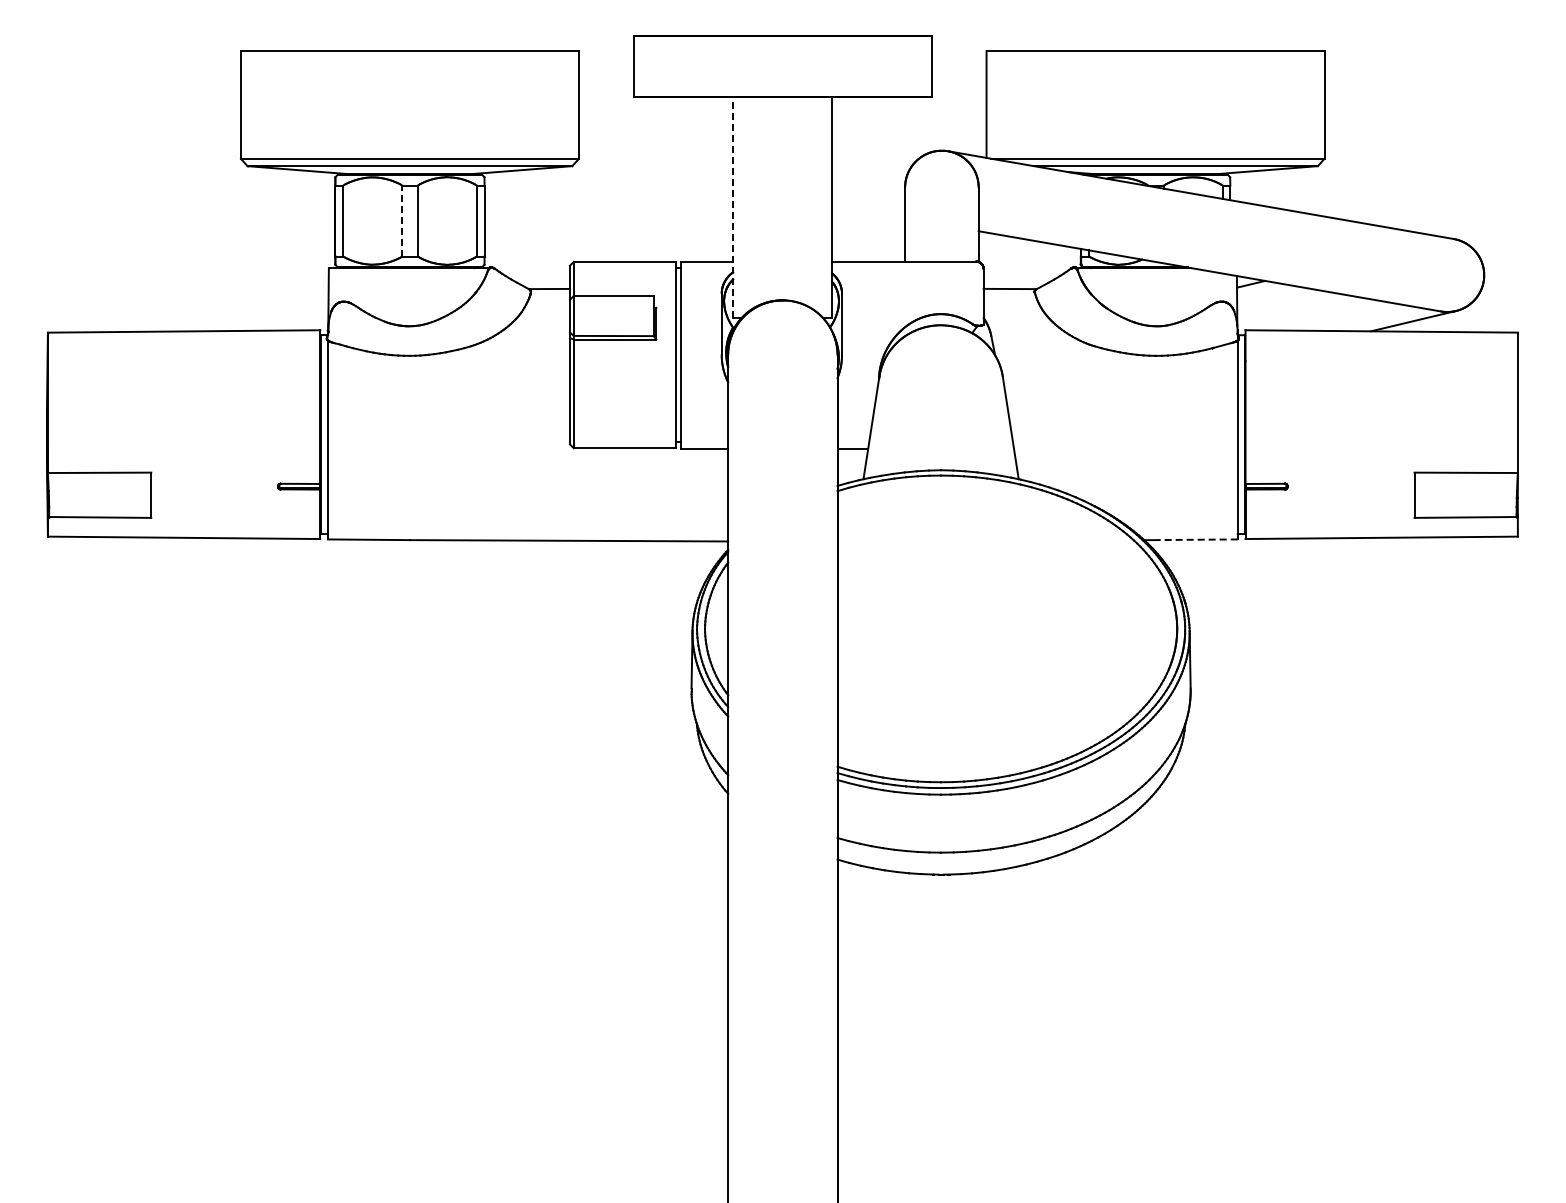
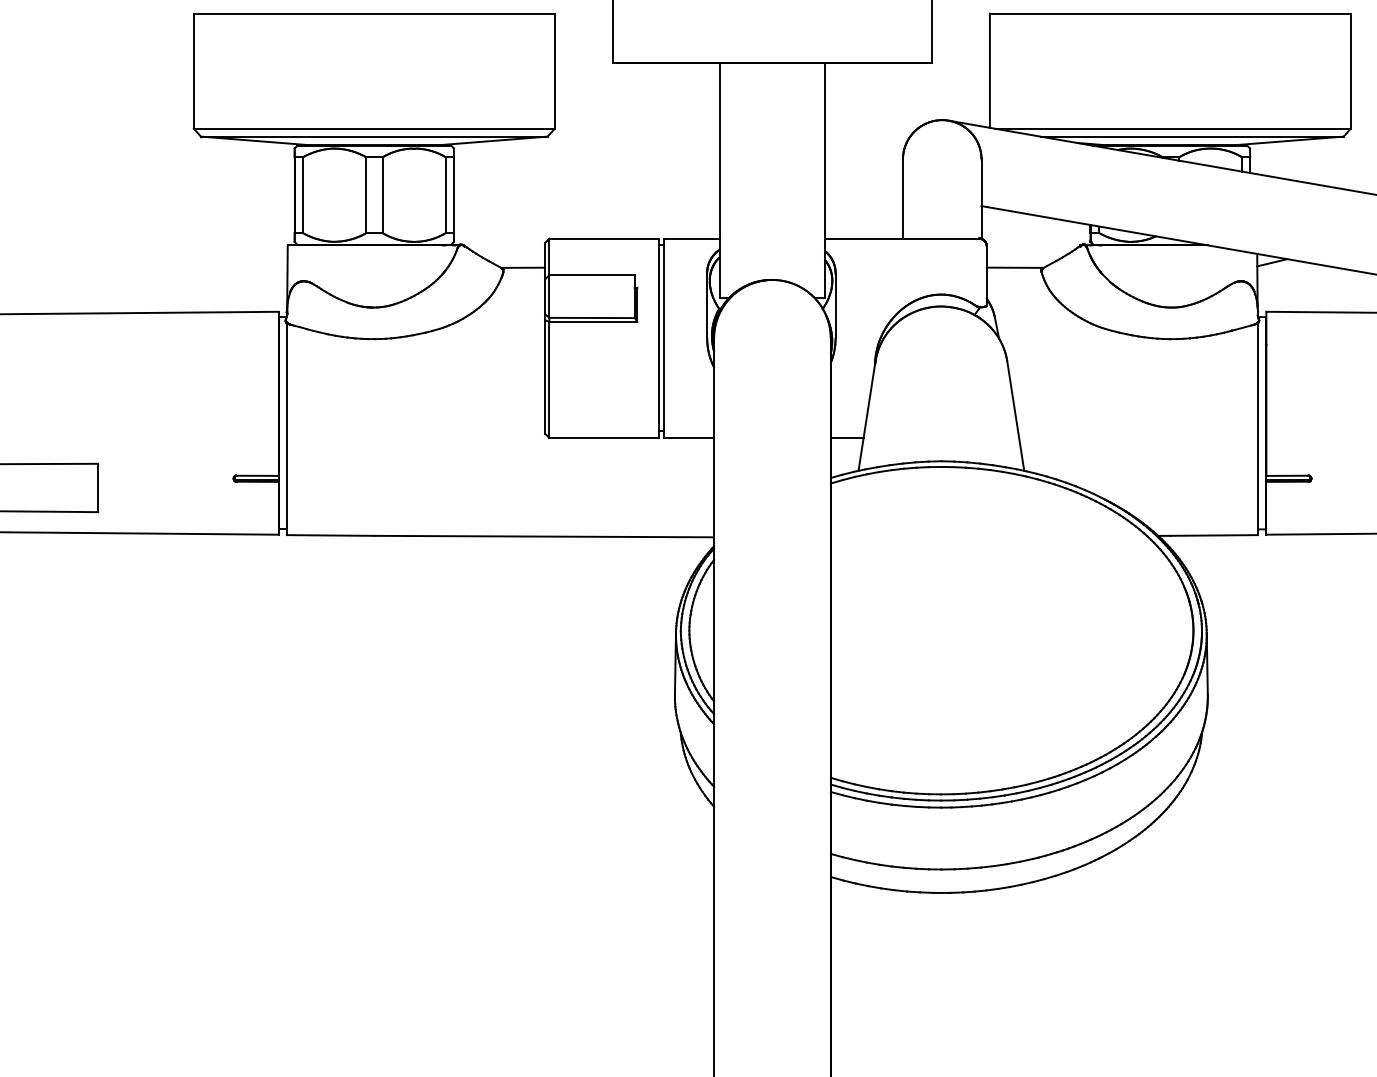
line: (733, 206) -> (719, 179), dashed -> solid
line: (402, 220) -> (366, 194), dashed -> solid
line: (1196, 539) -> (1214, 535), dashed -> solid

